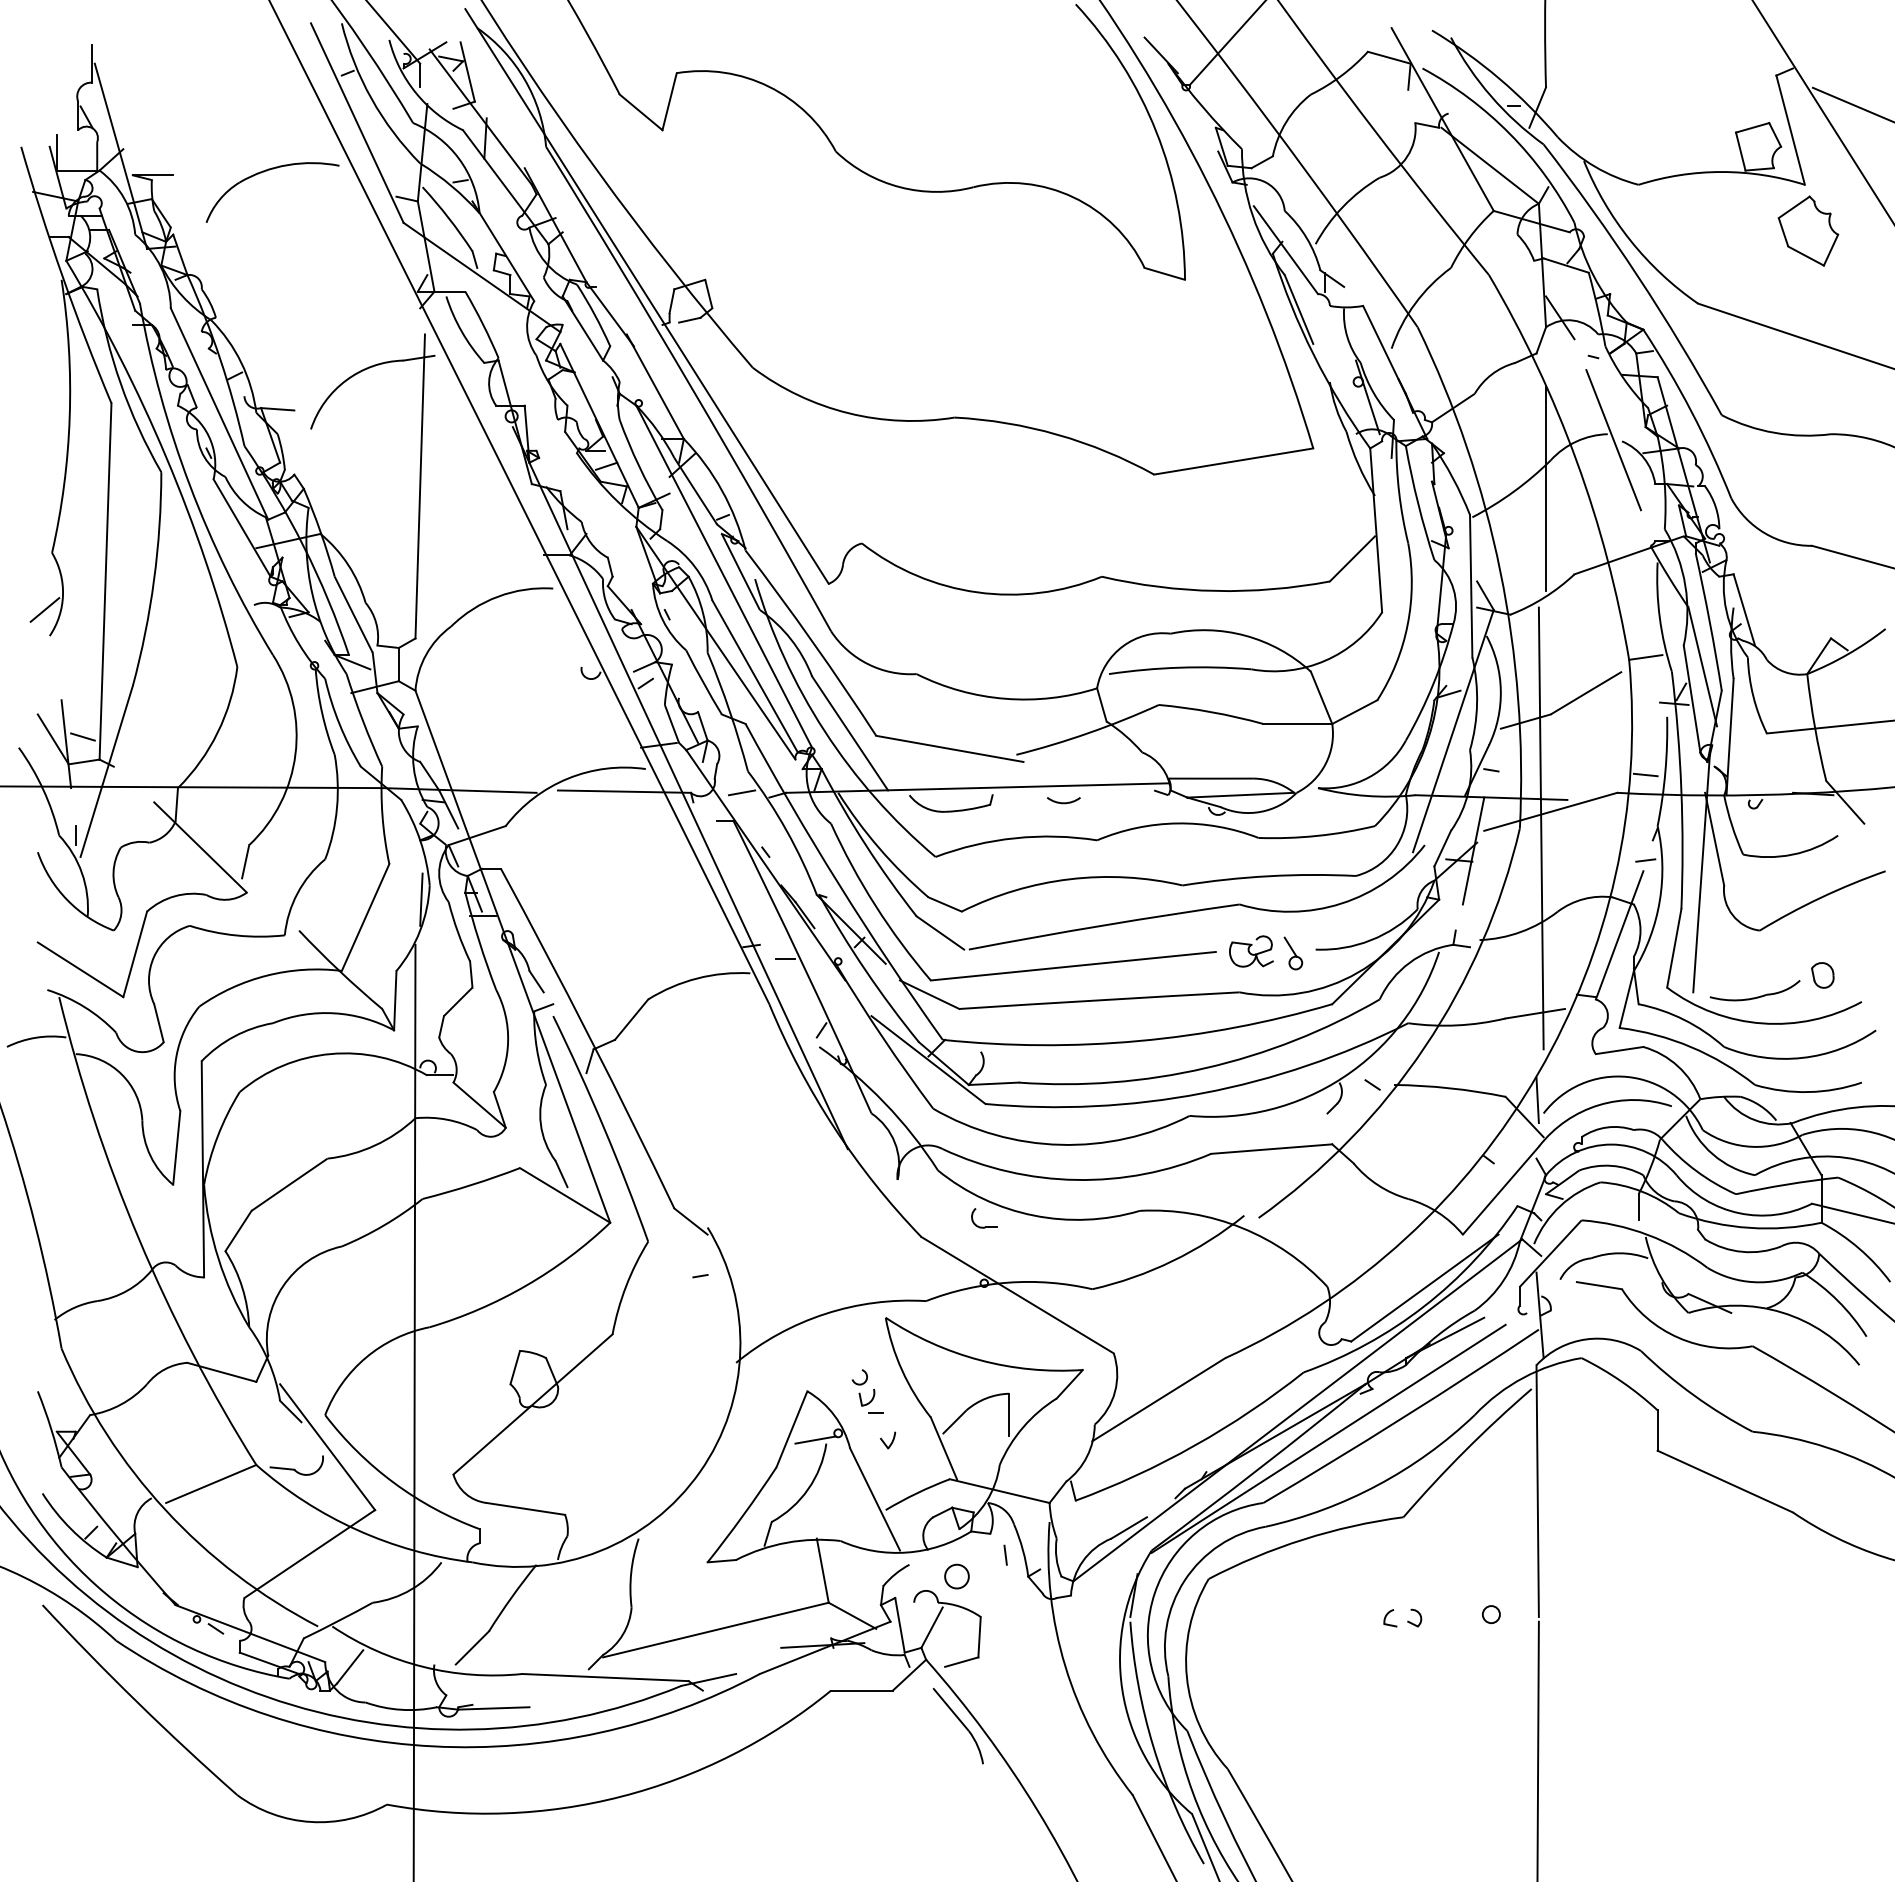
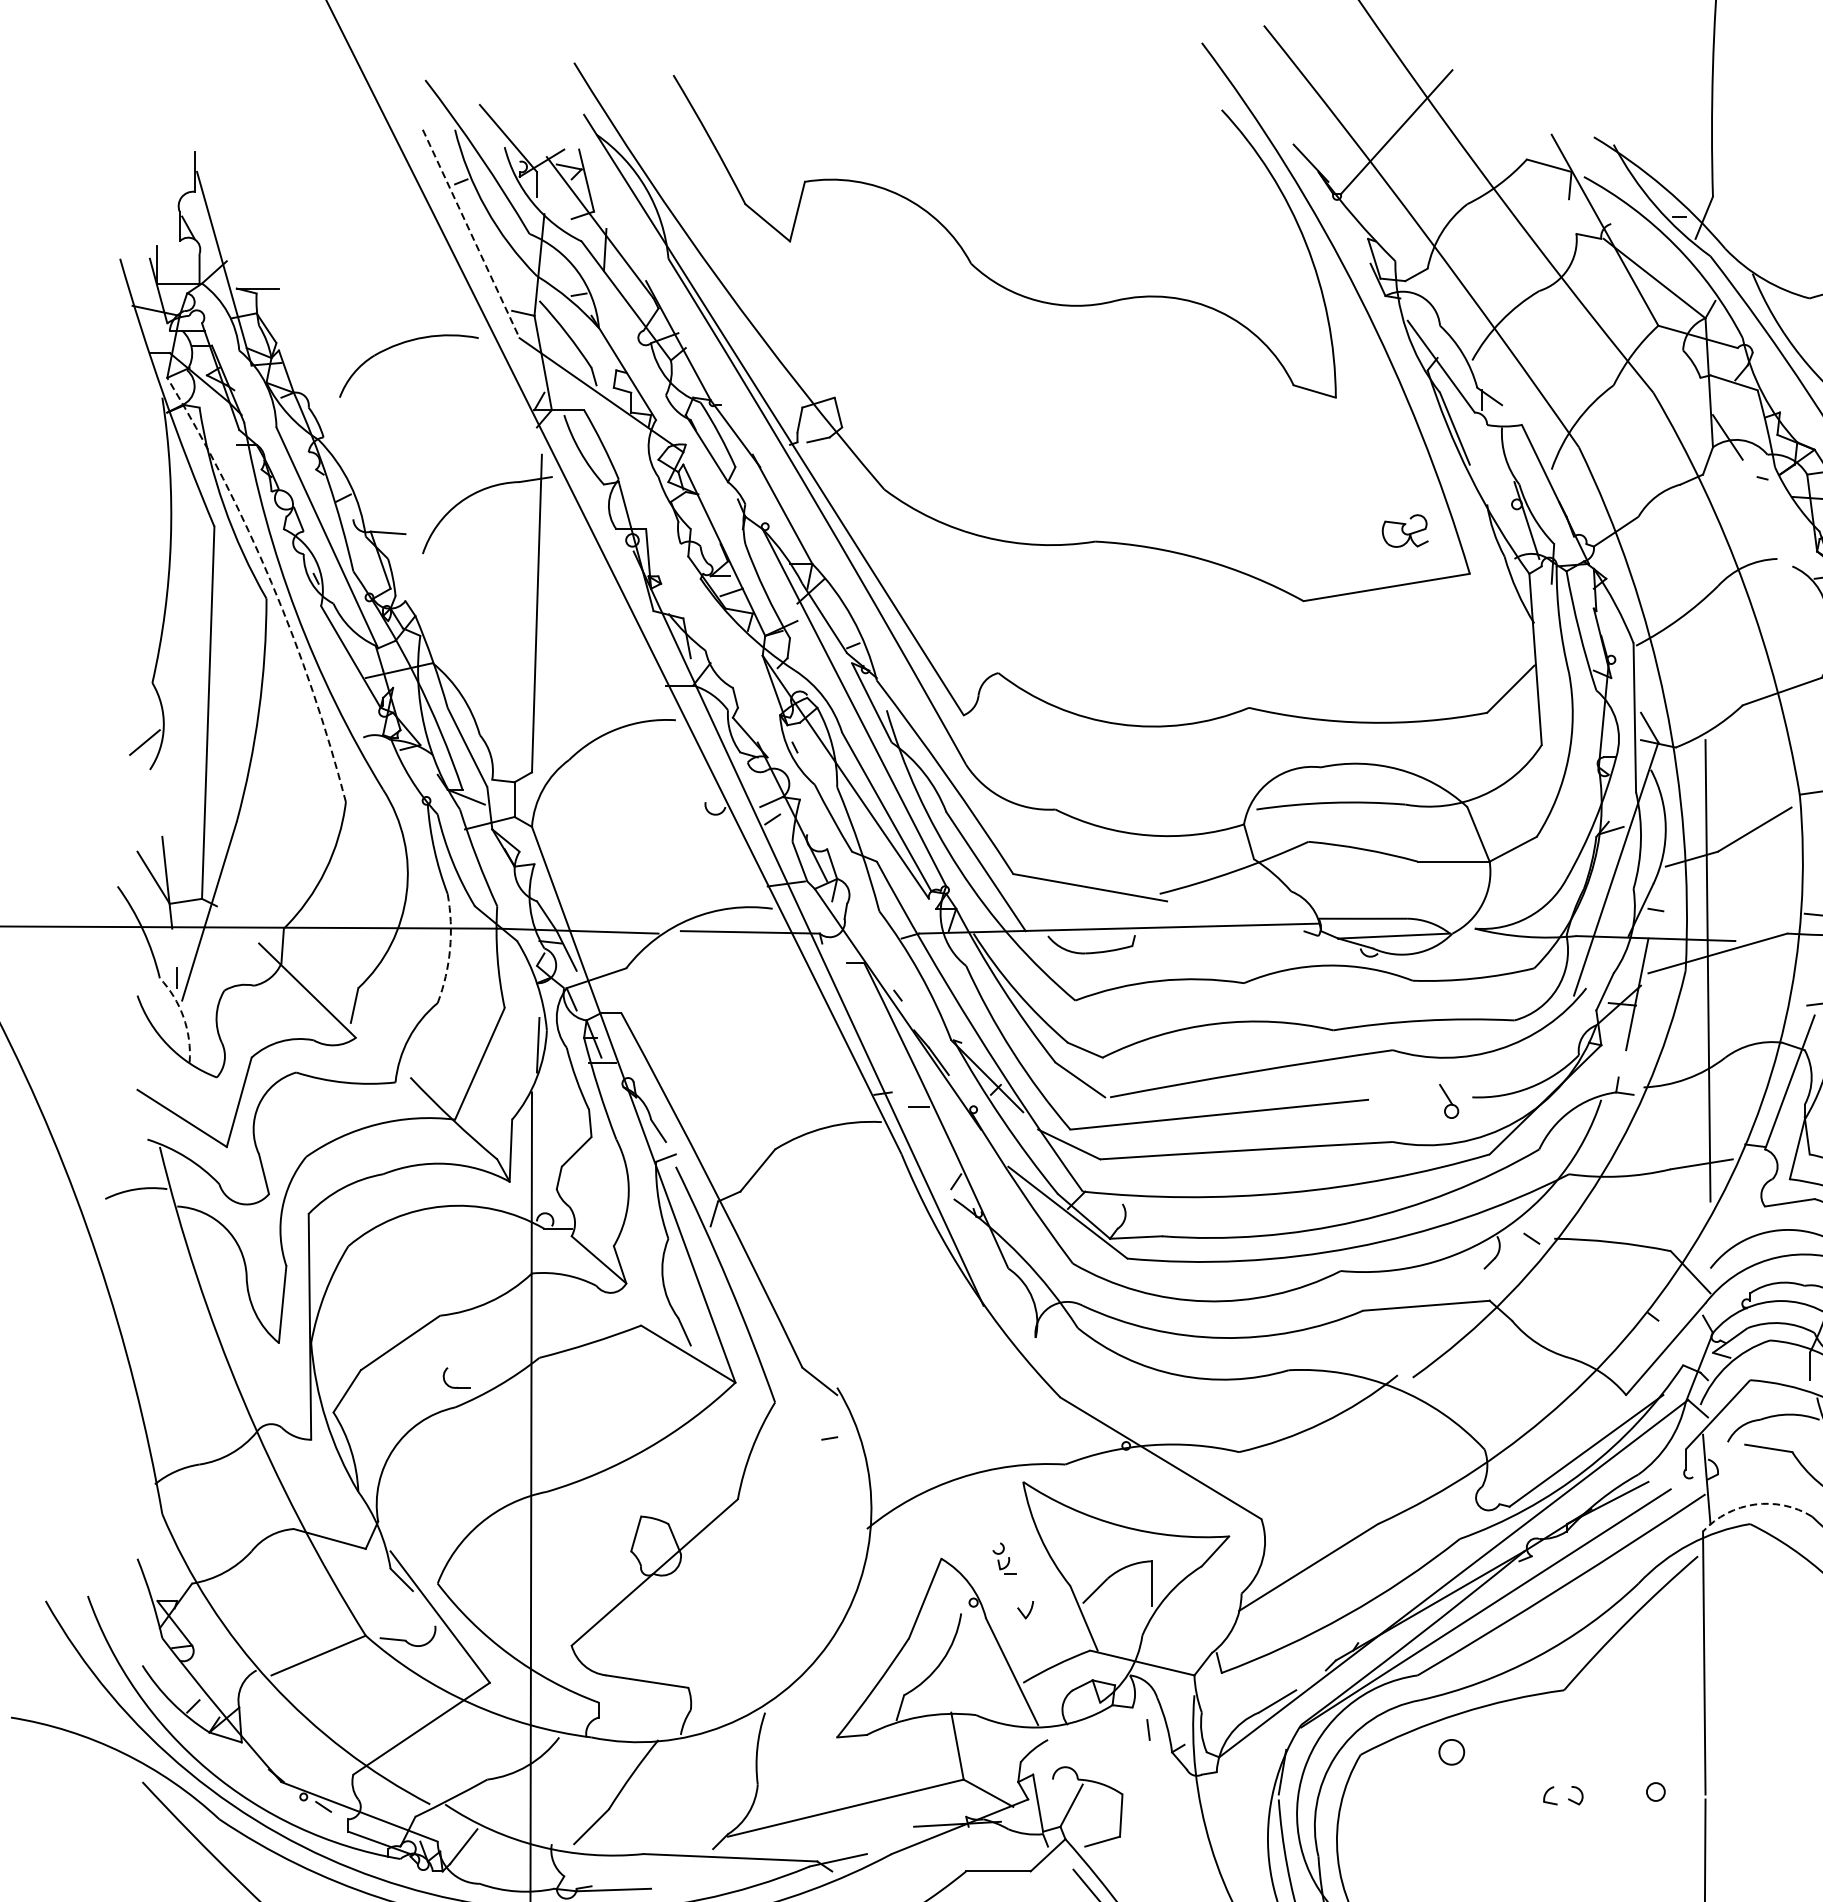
line: (357, 123) -> (471, 234), solid -> dashed
part: (264, 172) -> (400, 345), moved
line: (1613, 440) -> (1783, 565), removed
arc: (166, 457) -> (271, 583), solid -> dashed
line: (1546, 488) -> (1713, 615), removed
line: (82, 736) -> (184, 874), removed
line: (741, 792) -> (872, 933), removed
arc: (1063, 802) -> (1208, 943), removed
arc: (337, 807) -> (450, 948), solid -> dashed
arc: (81, 872) -> (183, 1016), solid -> dashed
part: (1251, 951) -> (1405, 531), moved
line: (1537, 1099) -> (1704, 1253), removed
part: (984, 1226) -> (456, 1386), moved
arc: (1586, 1339) -> (1755, 1504), solid -> dashed
part: (867, 1391) -> (1004, 1558), size x0.7
line: (815, 1439) -> (949, 1609), removed
circle: (956, 1576) -> (1451, 1752), moved

